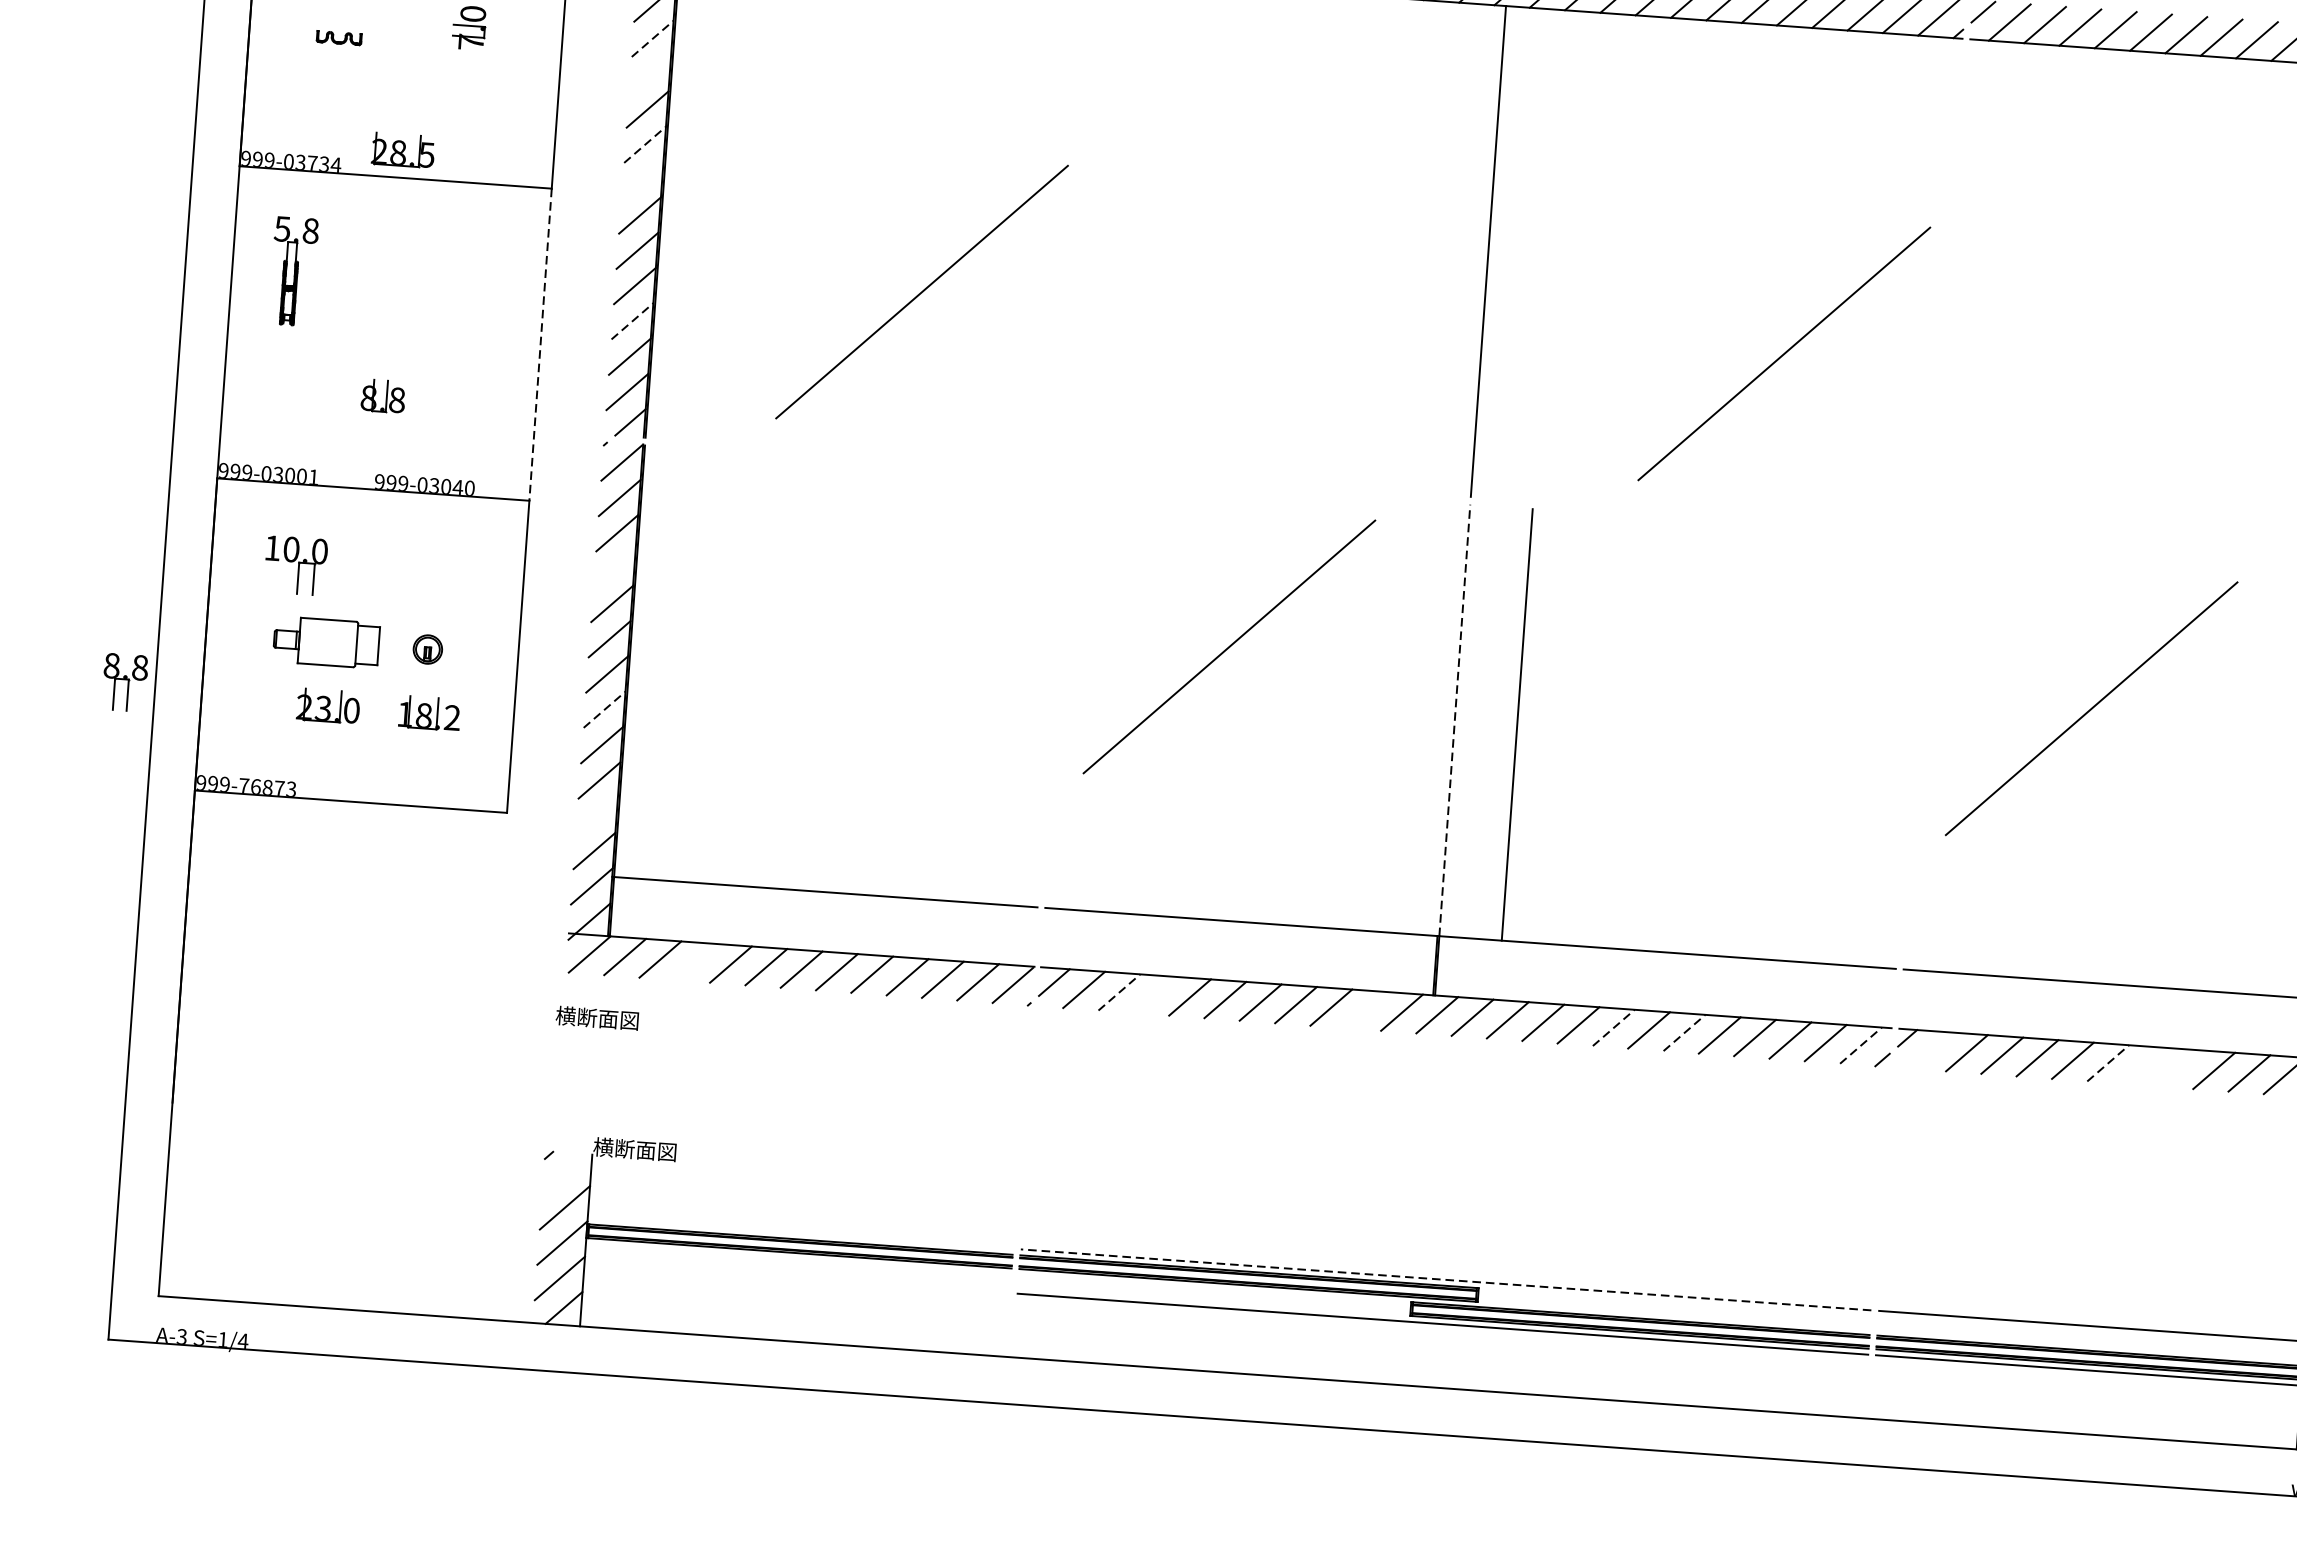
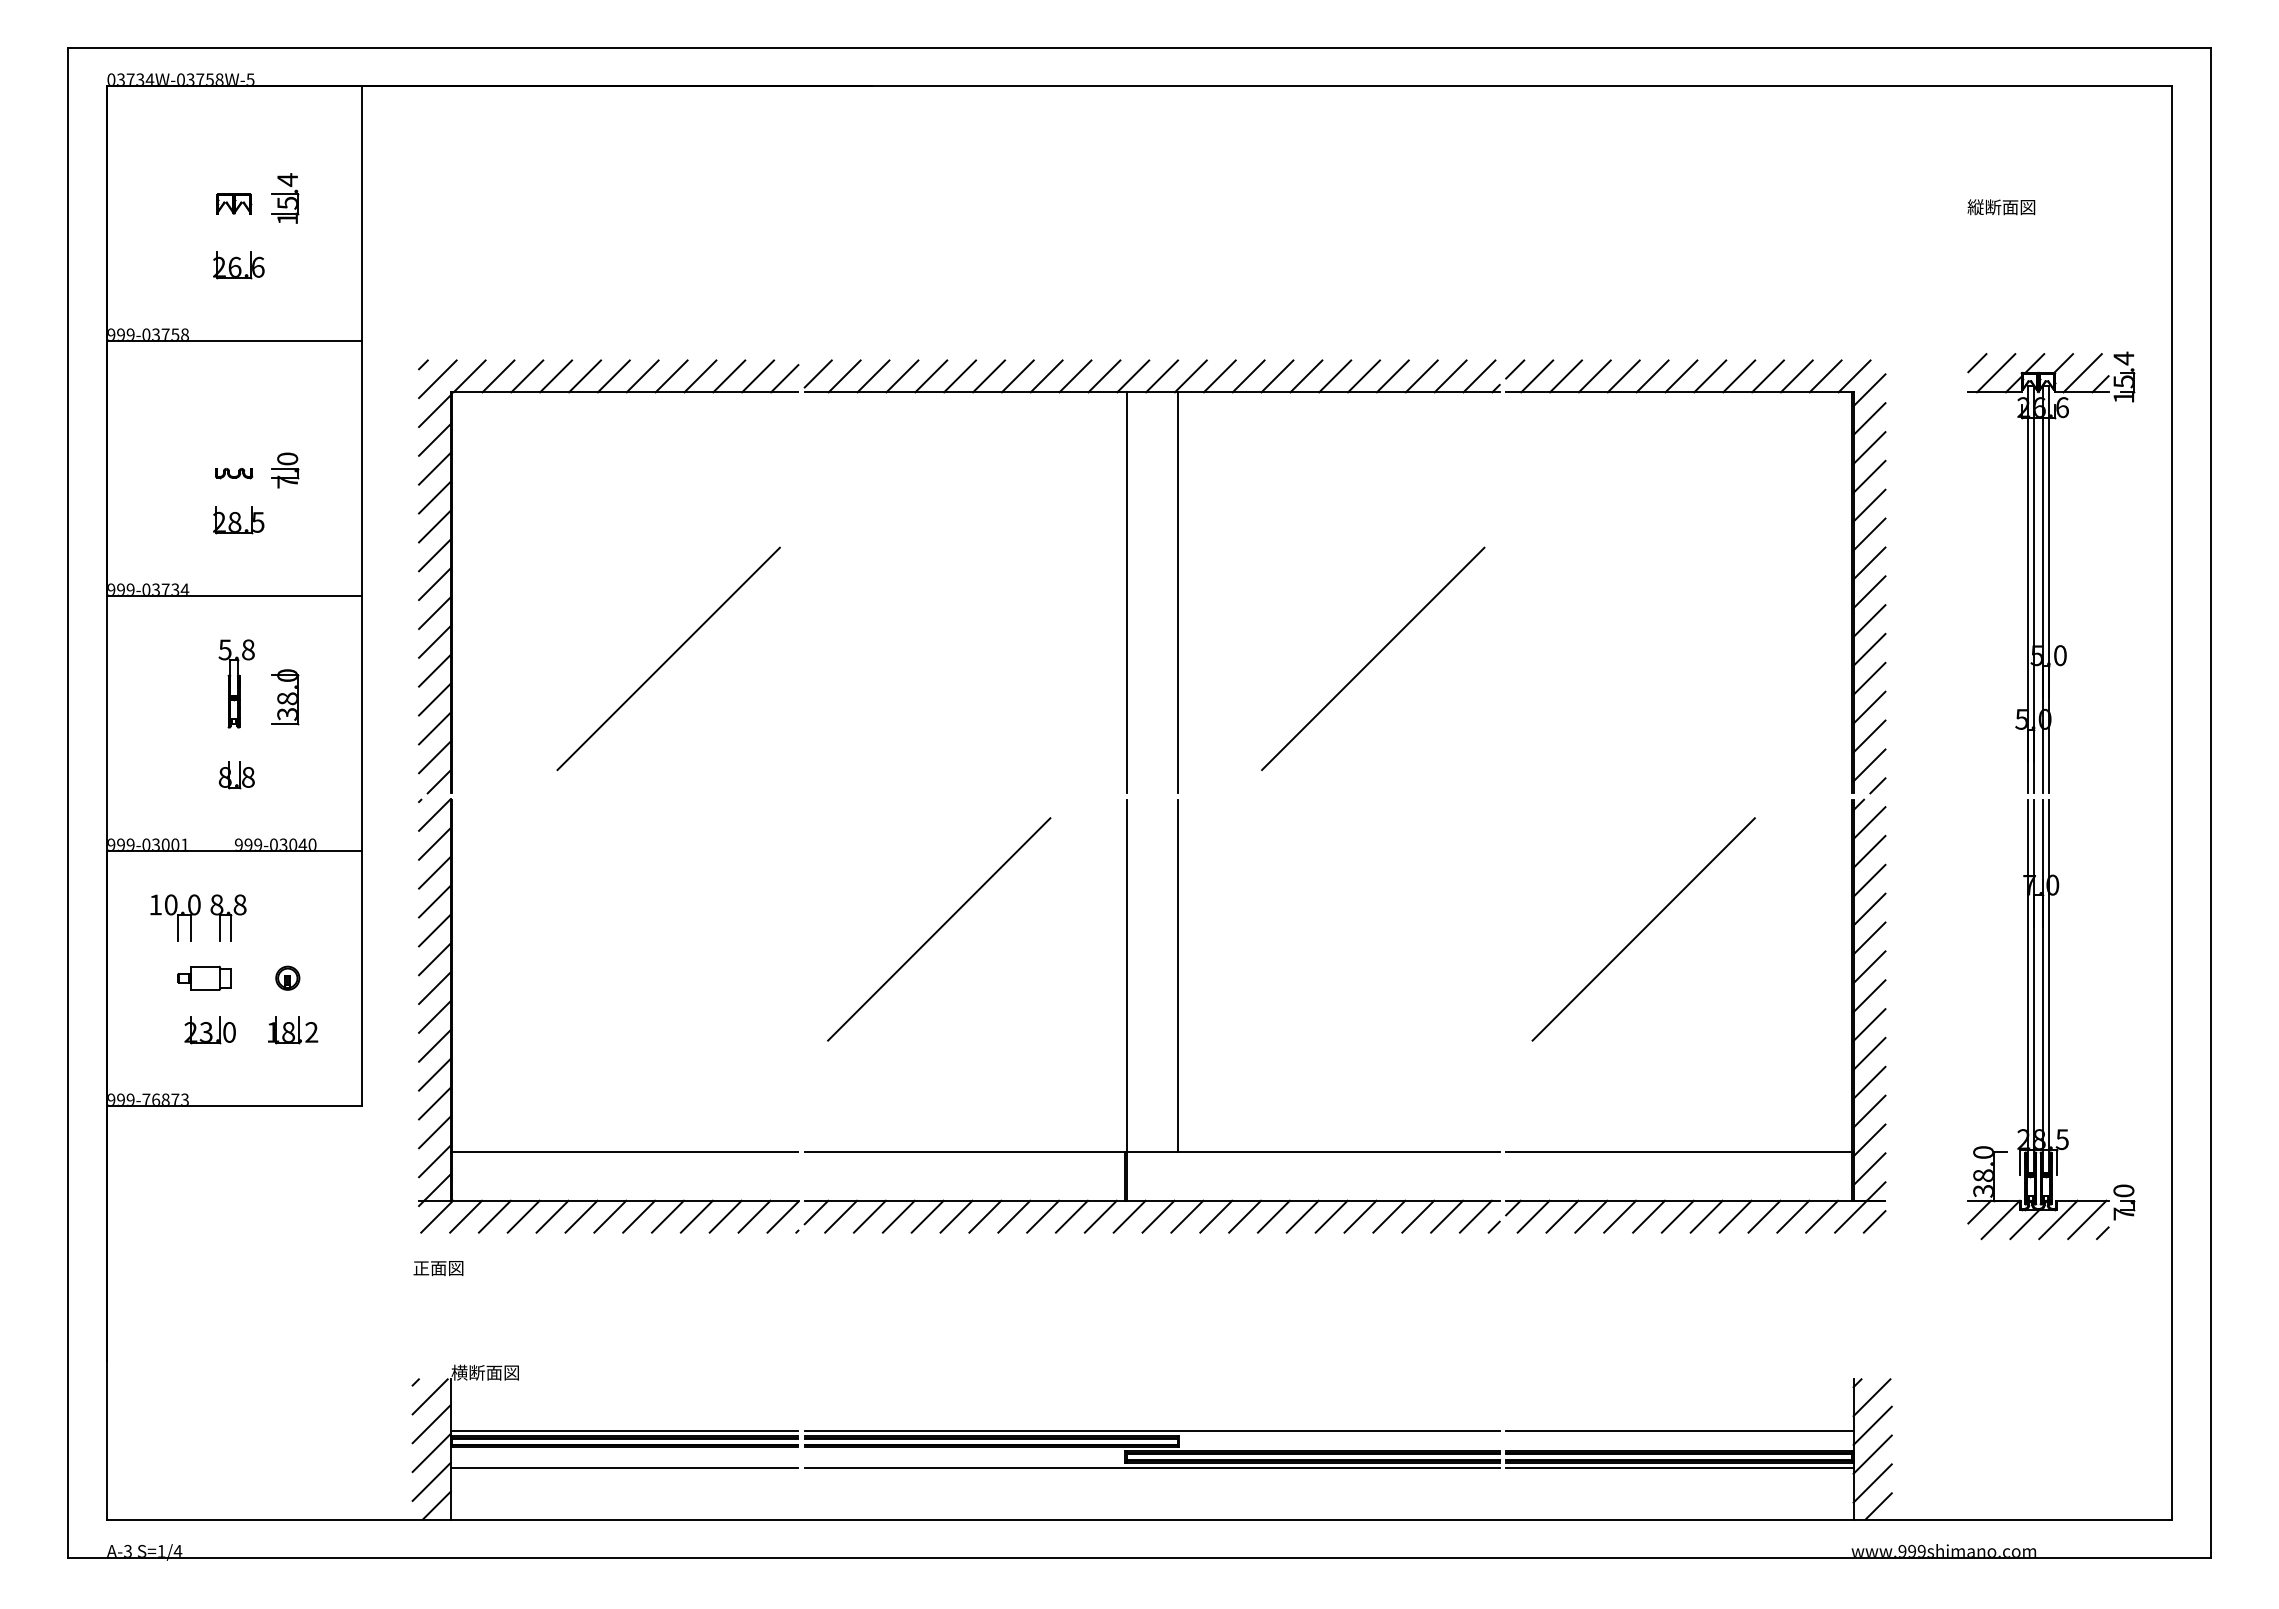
part: (339, 38) -> (234, 473), moved
line: (652, 38) -> (434, 468), dashed -> solid
line: (649, 74) -> (434, 497), added
line: (644, 145) -> (434, 555), dashed -> solid
part: (402, 151) -> (238, 520), moved
line: (641, 180) -> (434, 584), added
line: (1550, 255) -> (1177, 592), added
part: (293, 271) -> (236, 683), moved
part: (449, 305) -> (285, 697), added
line: (631, 321) -> (434, 699), dashed -> solid
line: (540, 344) -> (361, 723), dashed -> solid
line: (614, 568) -> (434, 901), added
part: (326, 641) -> (204, 977), size x0.62
part: (125, 682) -> (228, 917), moved
line: (604, 709) -> (434, 1016), dashed -> solid
line: (1454, 719) -> (1126, 975), dashed -> solid
line: (596, 815) -> (434, 1103), added
line: (695, 961) -> (523, 1216), added
line: (1118, 992) -> (869, 1216), dashed -> solid
line: (1154, 994) -> (898, 1216), added
line: (1366, 1009) -> (1071, 1216), added
text: (596, 1018) -> (446, 1268), 横断面図 -> 正面図
line: (1613, 1027) -> (1273, 1216), dashed -> solid
line: (1684, 1032) -> (1331, 1216), dashed -> solid
line: (1860, 1045) -> (1475, 1216), dashed -> solid
line: (1931, 1050) -> (1533, 1216), added
line: (2107, 1063) -> (1677, 1216), dashed -> solid
line: (2143, 1065) -> (1706, 1216), added
line: (2178, 1068) -> (1735, 1216), added
line: (564, 1173) -> (429, 1396), added
line: (800, 1233) -> (624, 1431), added
line: (797, 1277) -> (624, 1467), added
line: (1445, 1280) -> (1151, 1431), dashed -> solid

